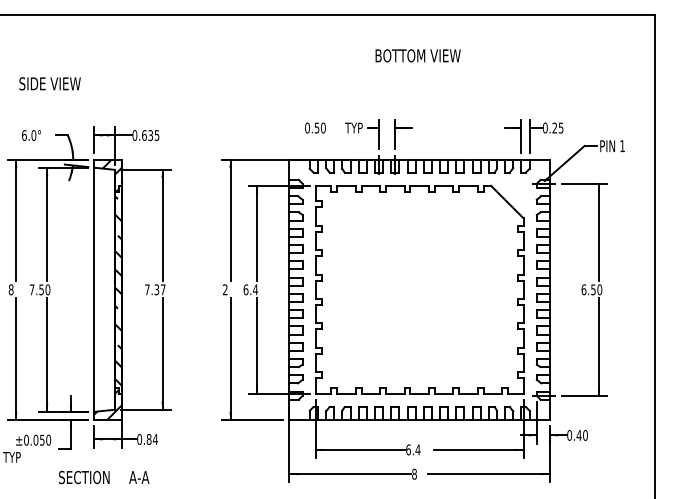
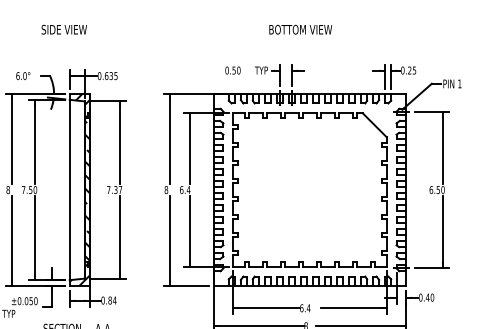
text: (417, 55) -> (300, 29), moved
text: (49, 83) -> (63, 29), moved
text: (224, 289) -> (165, 189), 2 -> 8

